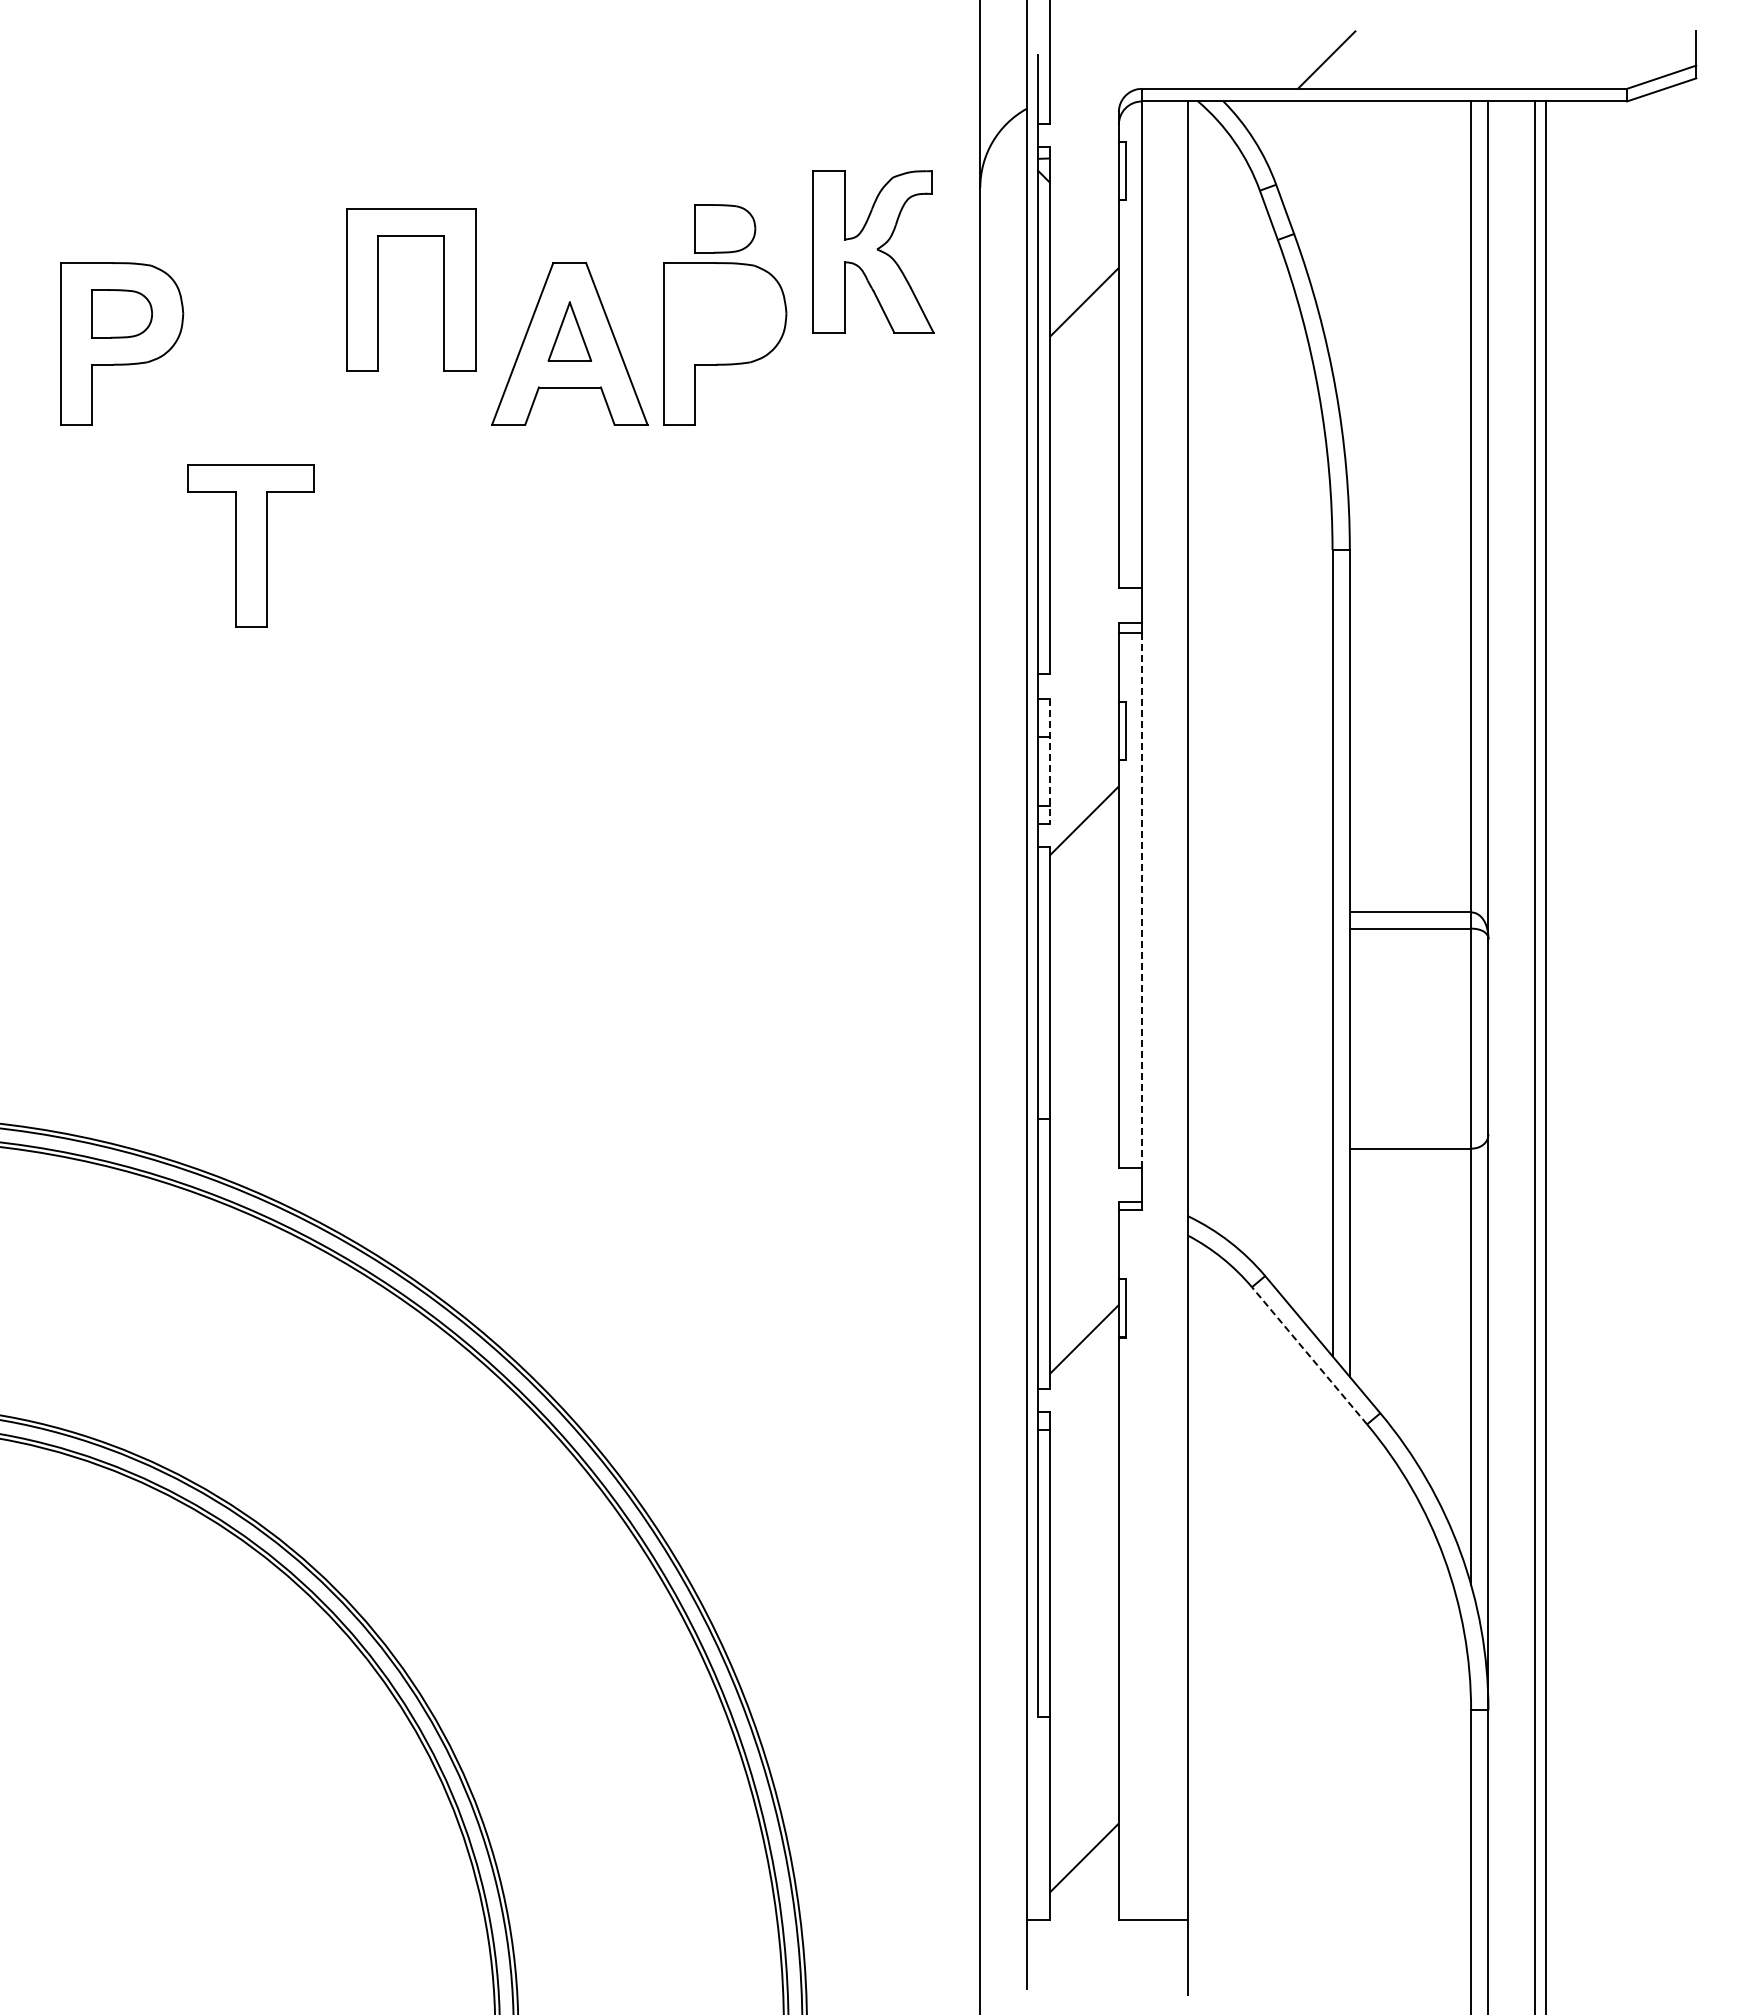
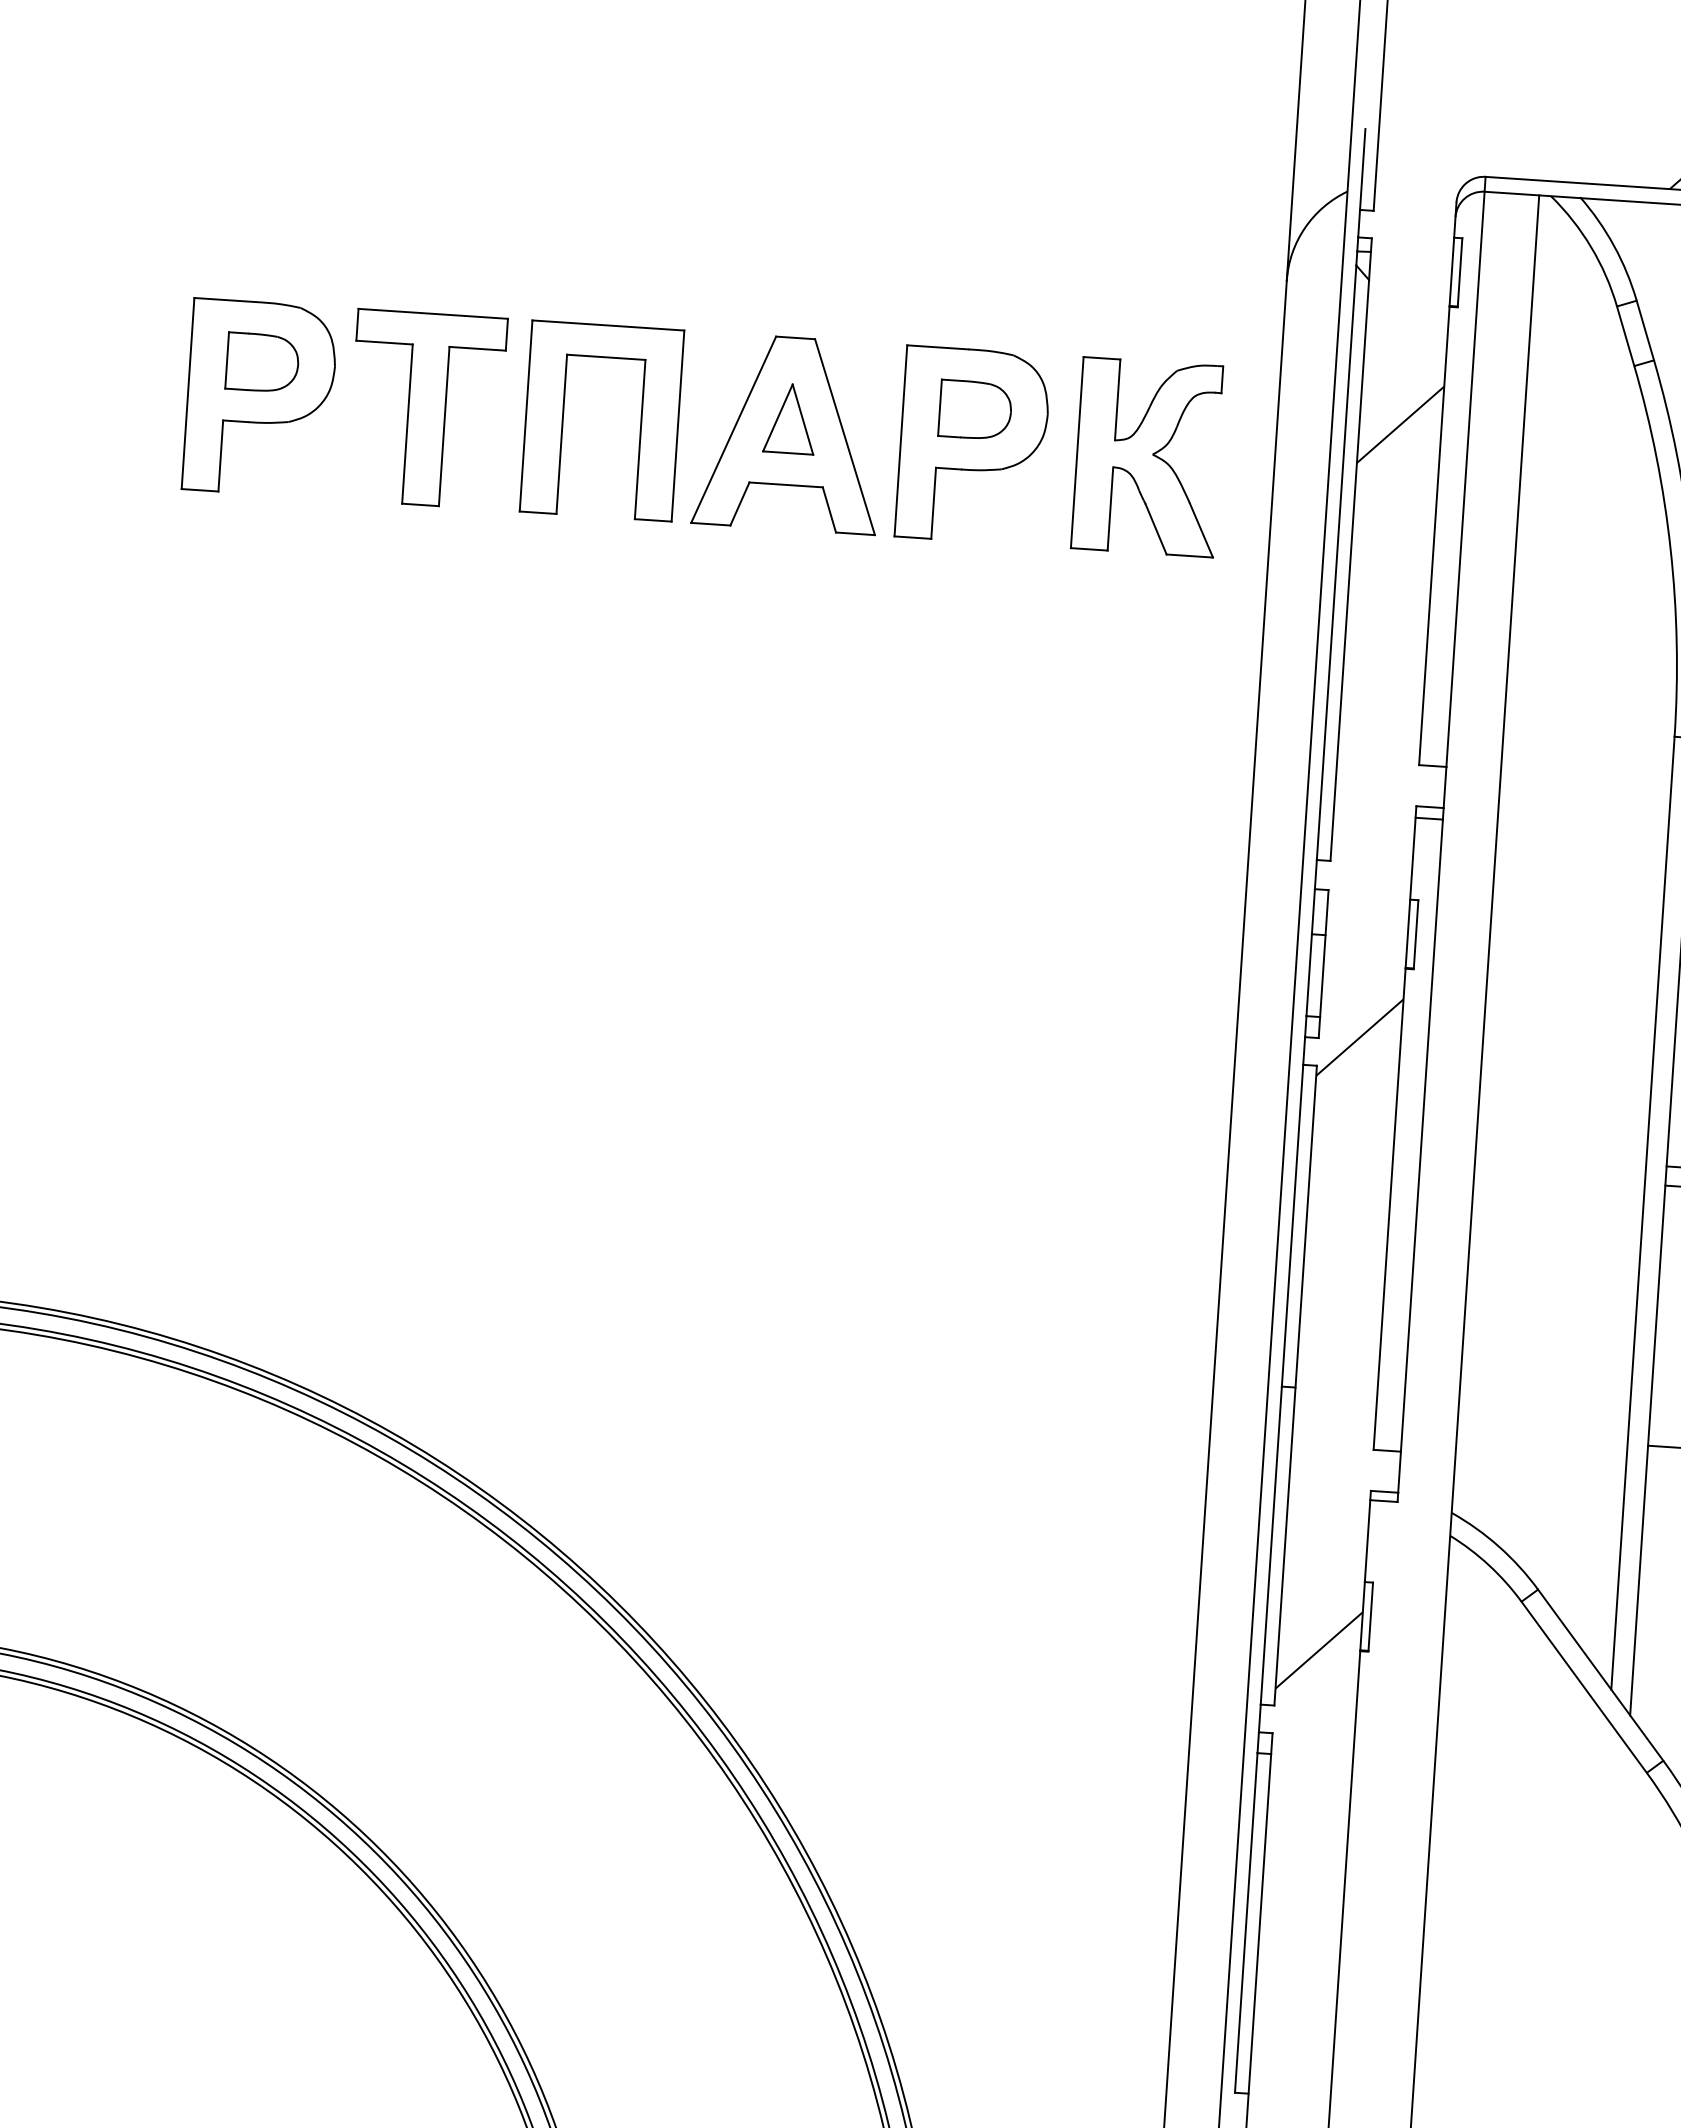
part: (725, 228) -> (975, 409), moved
part: (873, 251) -> (1148, 456), moved
part: (443, 289) -> (640, 422), moved
part: (250, 545) -> (426, 408), moved
line: (1049, 761) -> (1323, 964), dashed -> solid
line: (1141, 899) -> (1421, 1134), dashed -> solid
line: (1309, 1355) -> (1584, 1686), dashed -> solid

